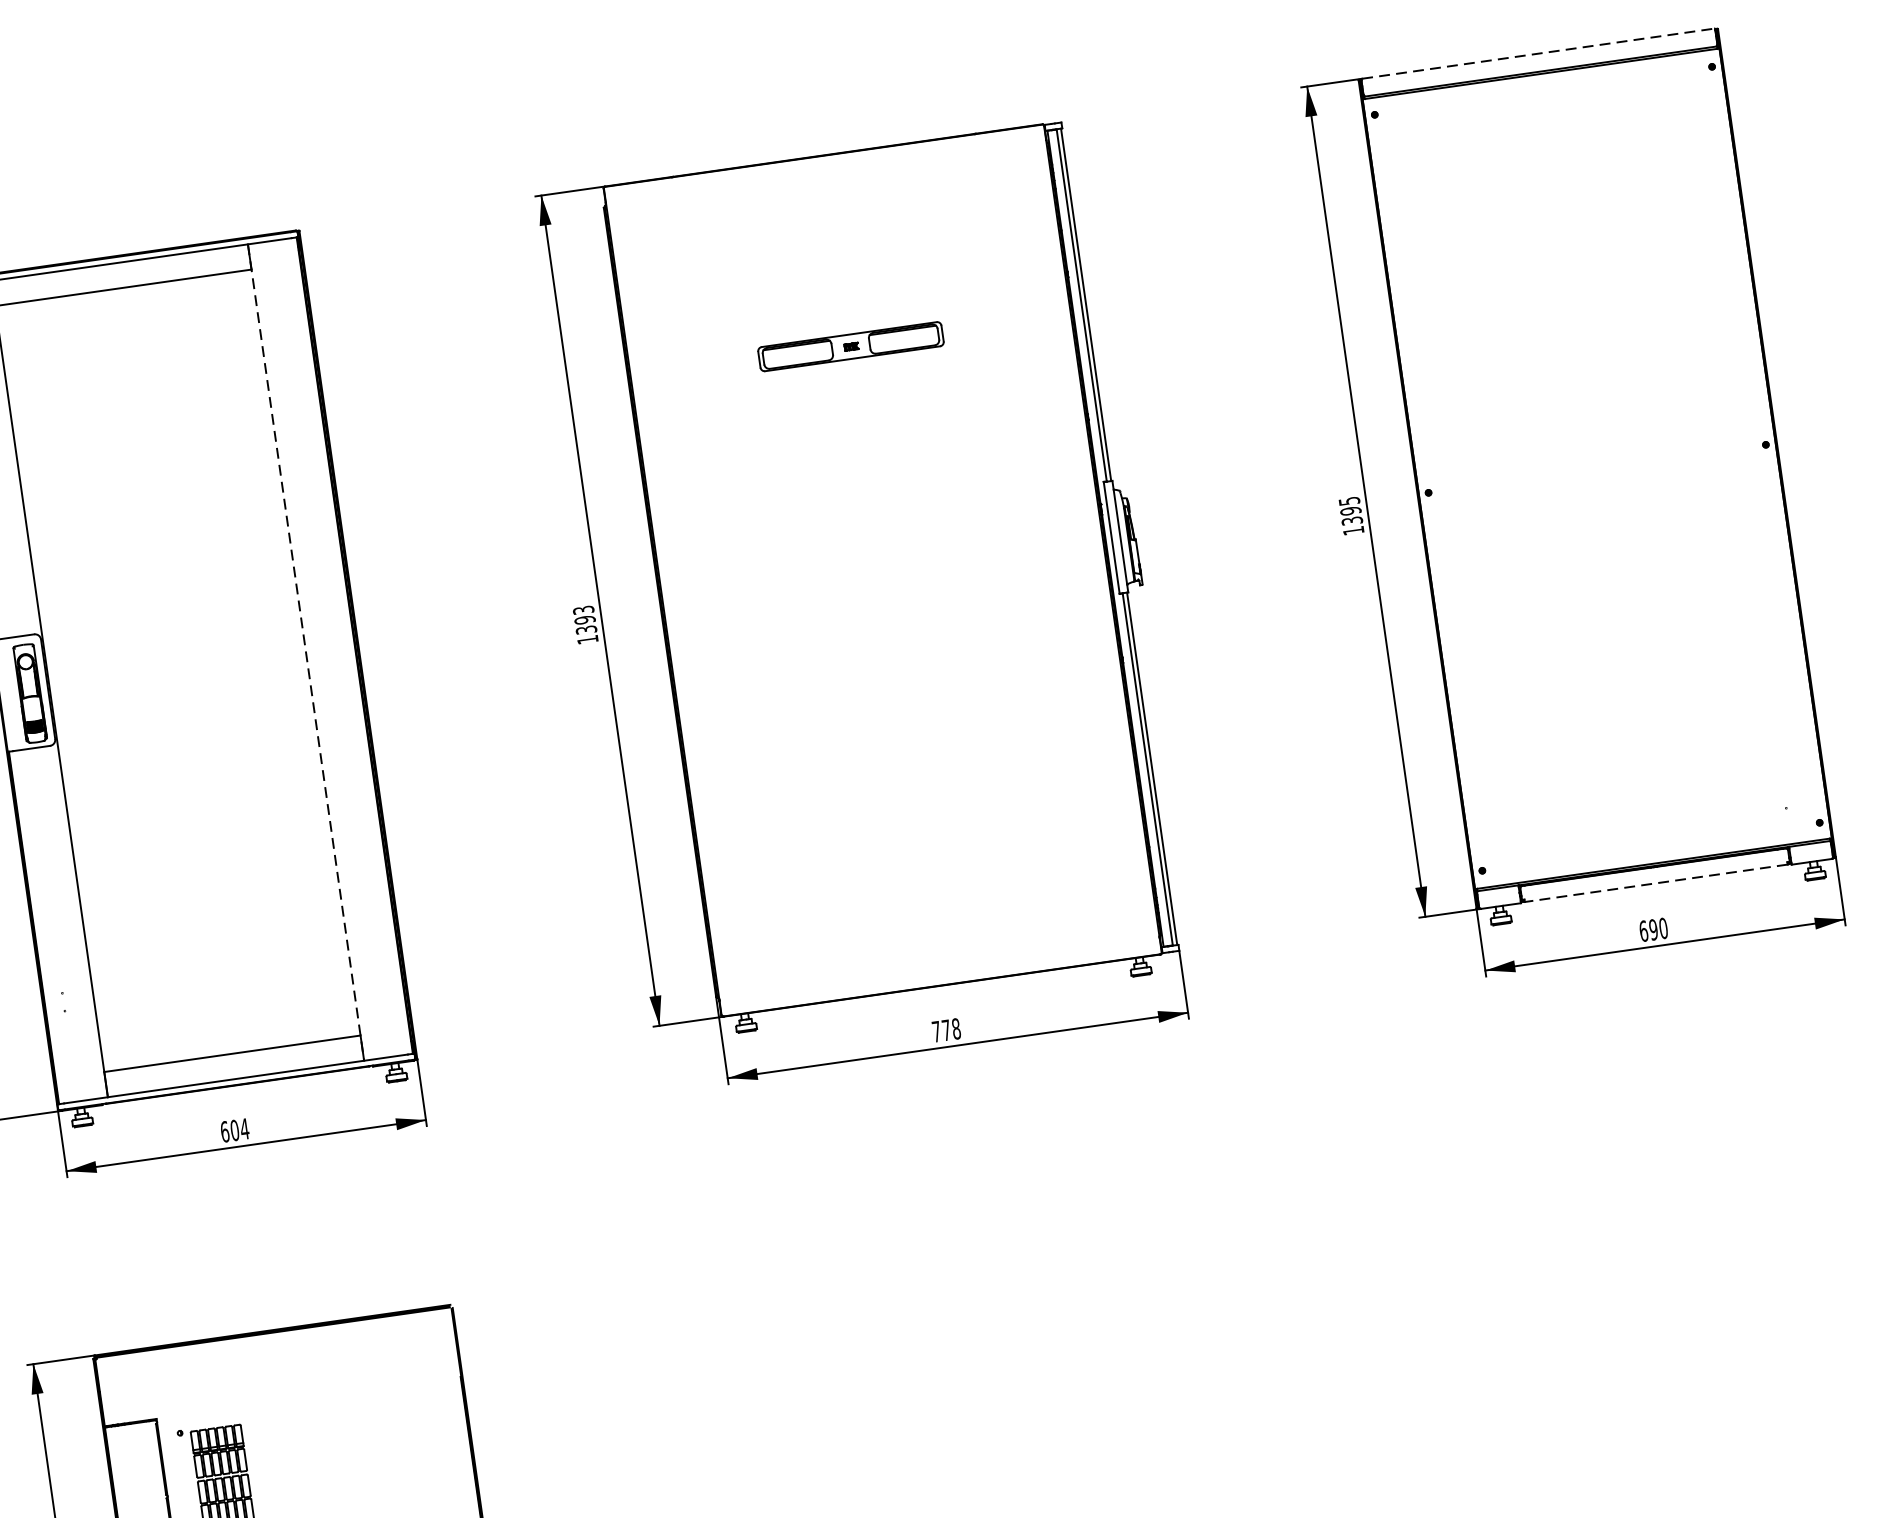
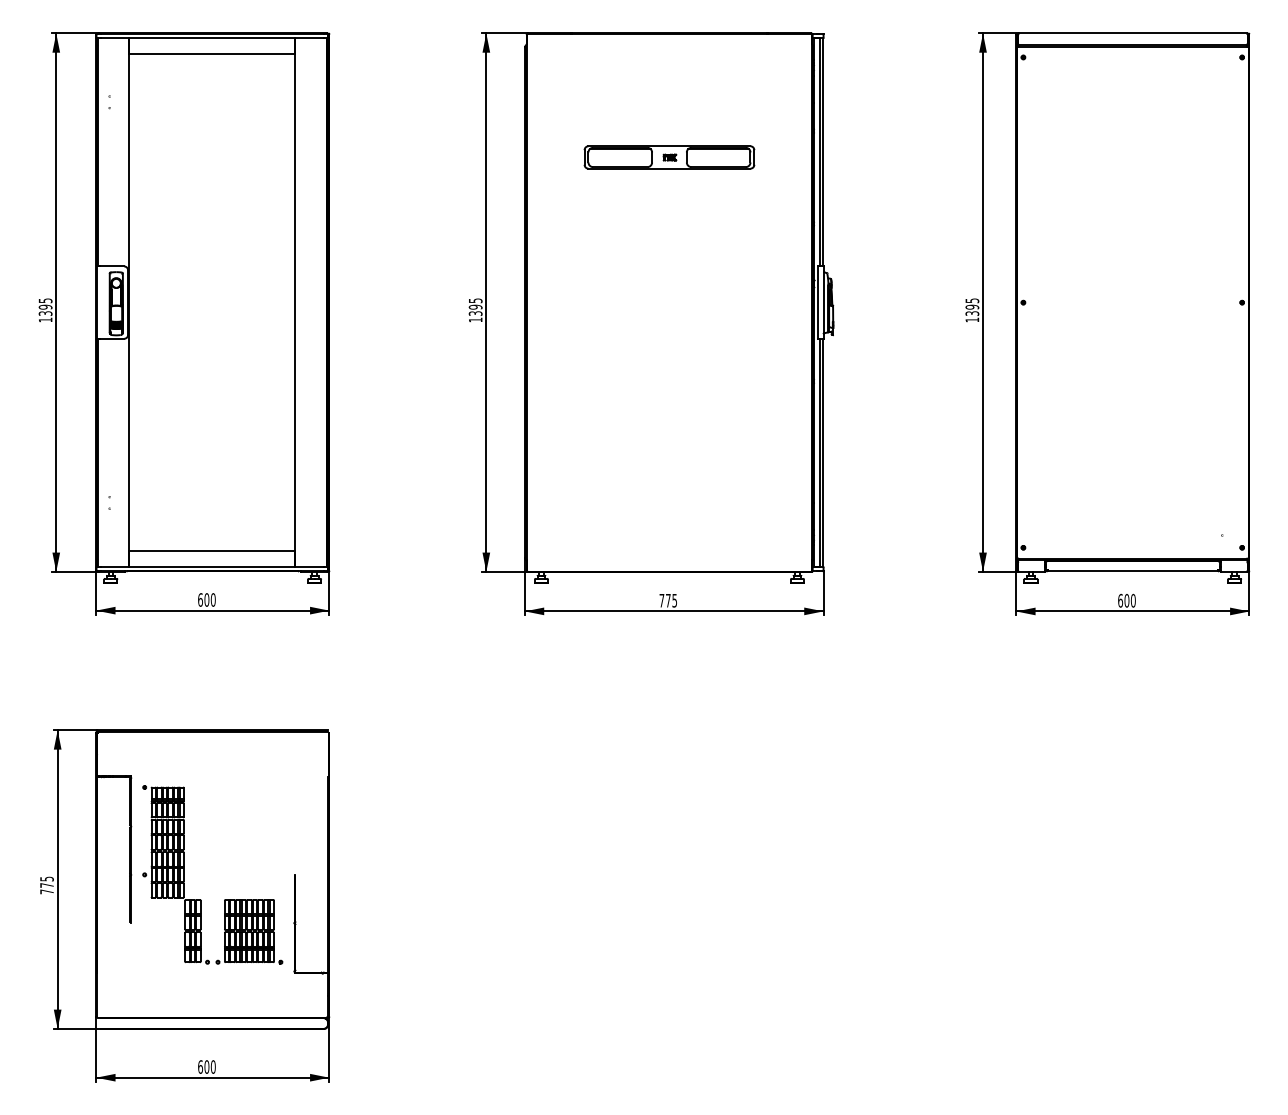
line: (1539, 53) -> (1133, 33), dashed -> solid
part: (851, 346) -> (669, 157), size x1.43
text: (581, 609) -> (474, 300), 1393 -> 1395
line: (306, 652) -> (295, 302), dashed -> solid
line: (1655, 883) -> (1132, 571), dashed -> solid
text: (1652, 929) -> (1126, 600), 690 -> 600
text: (955, 1028) -> (674, 600), 778 -> 775
text: (243, 1128) -> (212, 599), 604 -> 600

